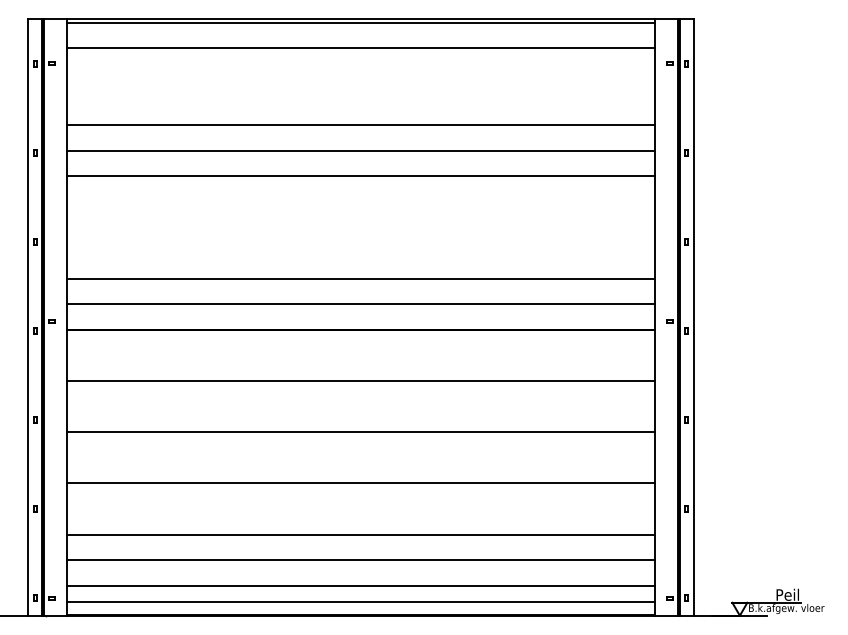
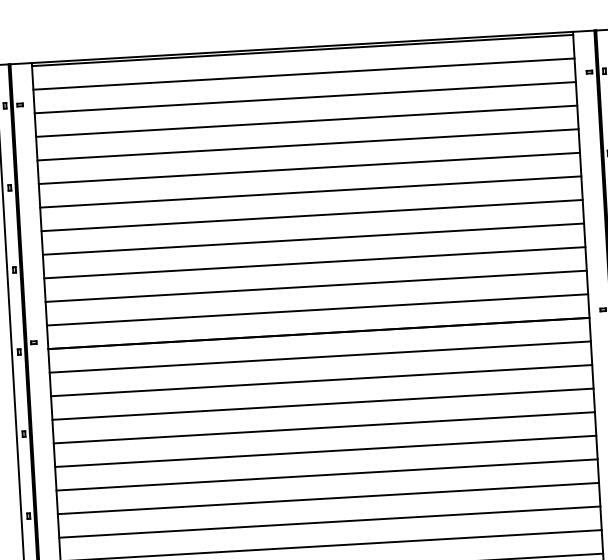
line: (360, 73) -> (304, 97), added
line: (360, 99) -> (306, 121), added
line: (360, 201) -> (311, 215), added
line: (360, 227) -> (313, 239), added
line: (360, 252) -> (314, 262), added
line: (360, 355) -> (319, 357), added
line: (360, 406) -> (322, 404), added
line: (360, 457) -> (325, 451), added
line: (360, 508) -> (327, 498), added

